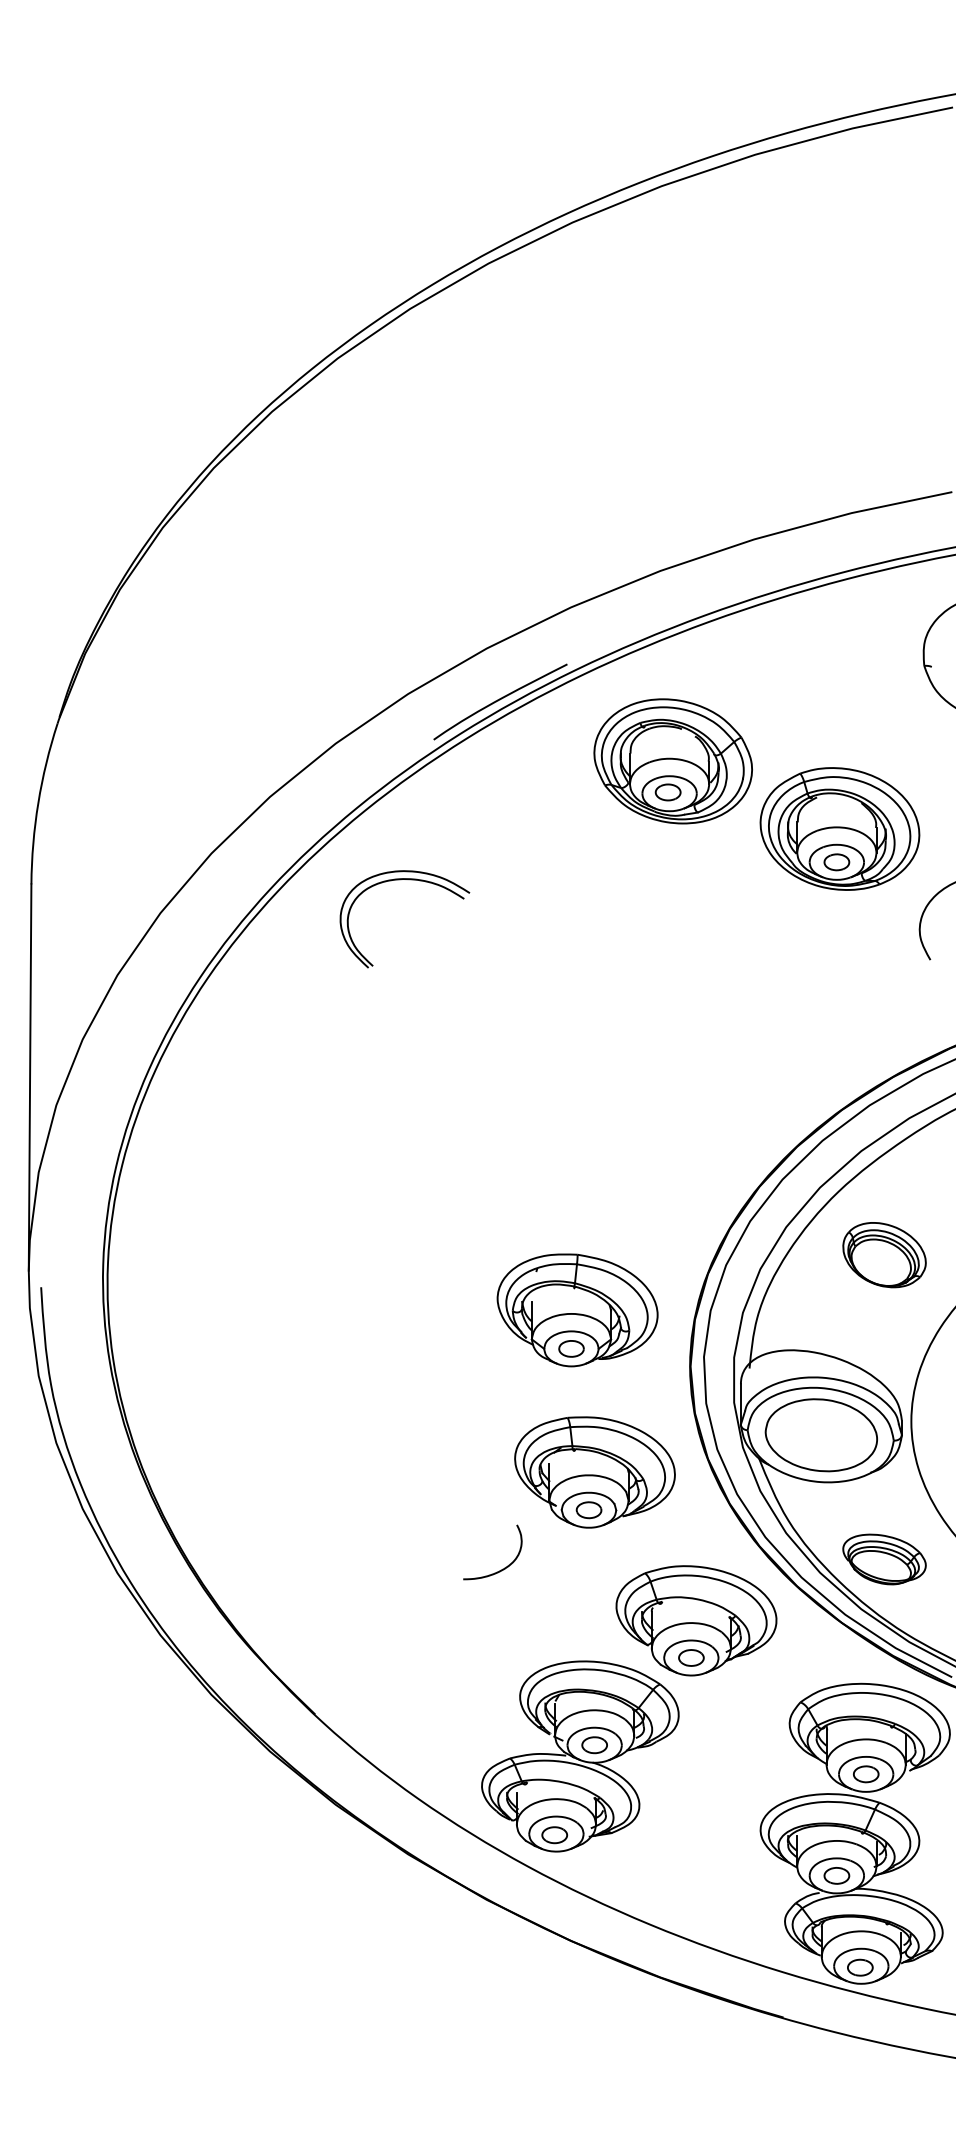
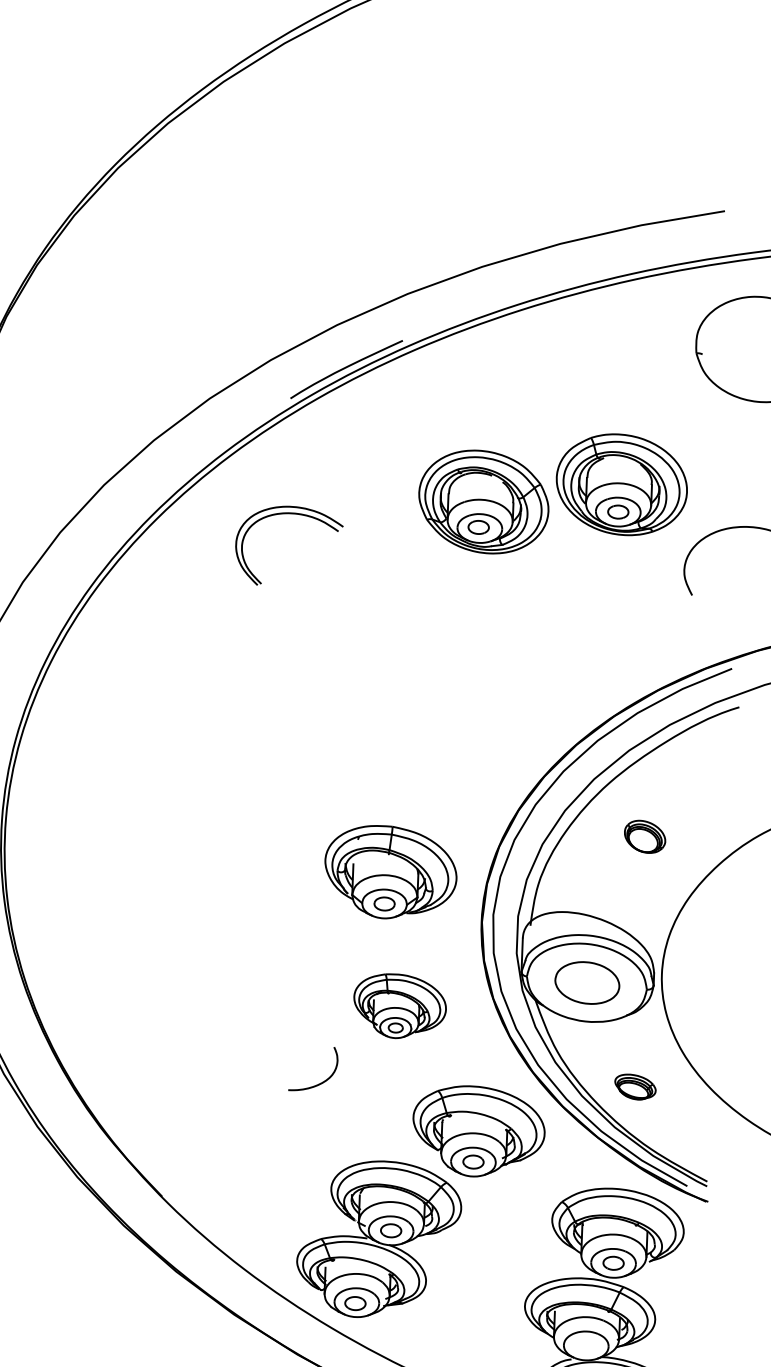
part: (672, 761) -> (483, 502), moved
part: (400, 880) -> (286, 514), moved
part: (884, 1255) -> (645, 837), size x0.6
part: (820, 1435) -> (586, 983), size x0.7
part: (594, 1472) -> (399, 1006), size x0.7
part: (884, 1559) -> (635, 1087), size x0.6
part: (836, 1875) -> (585, 1345), removed

